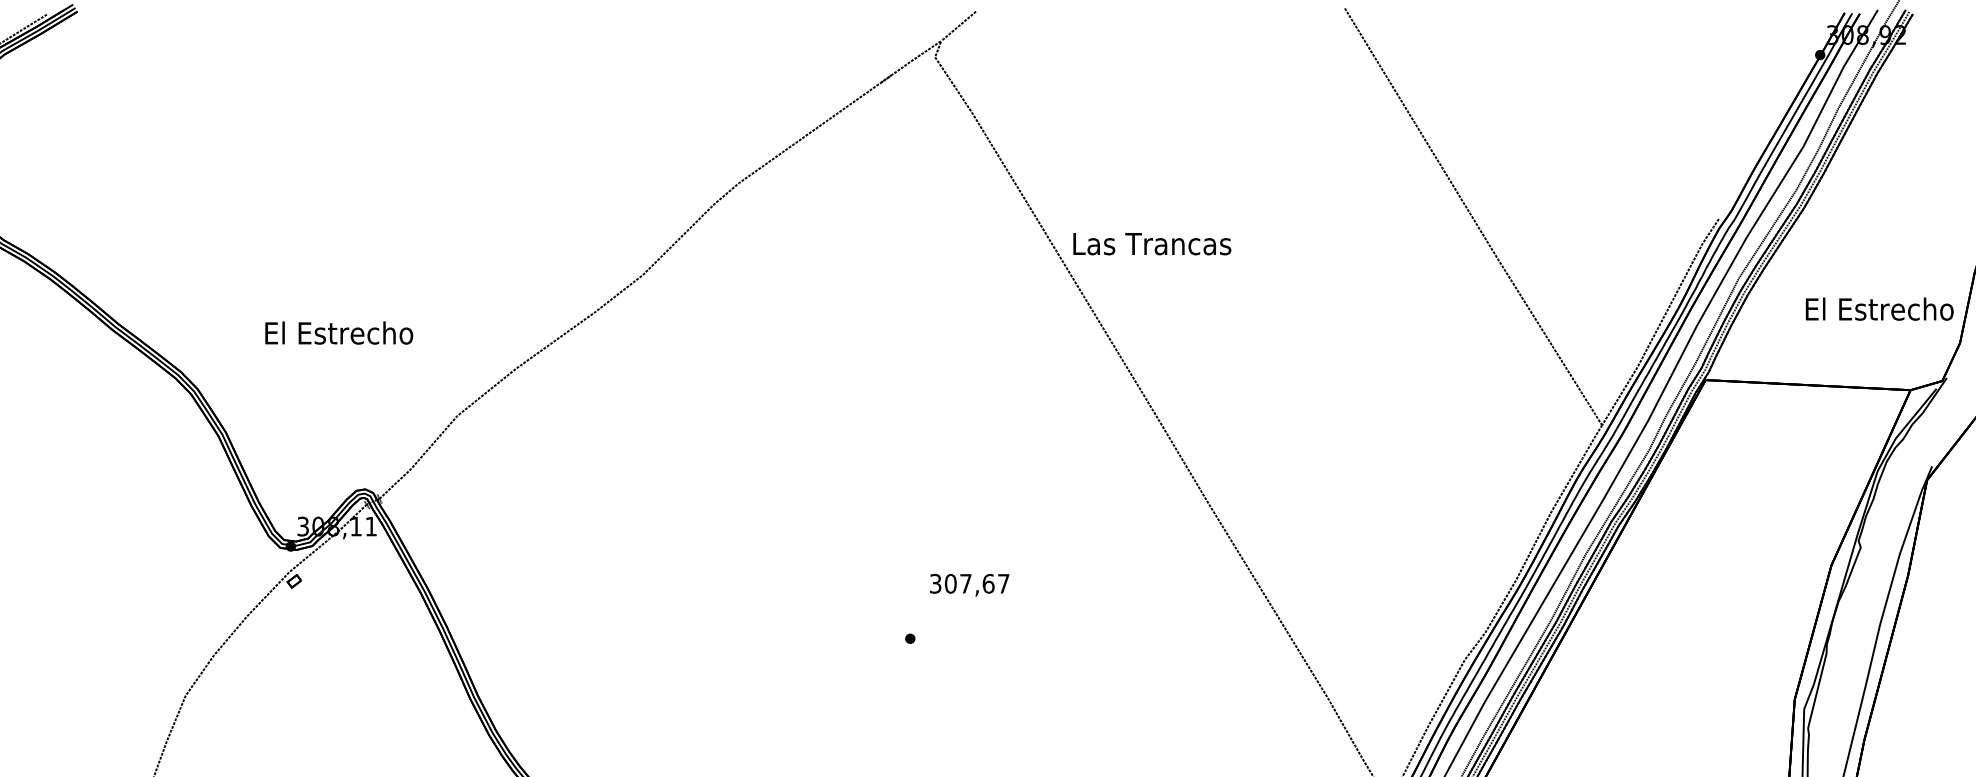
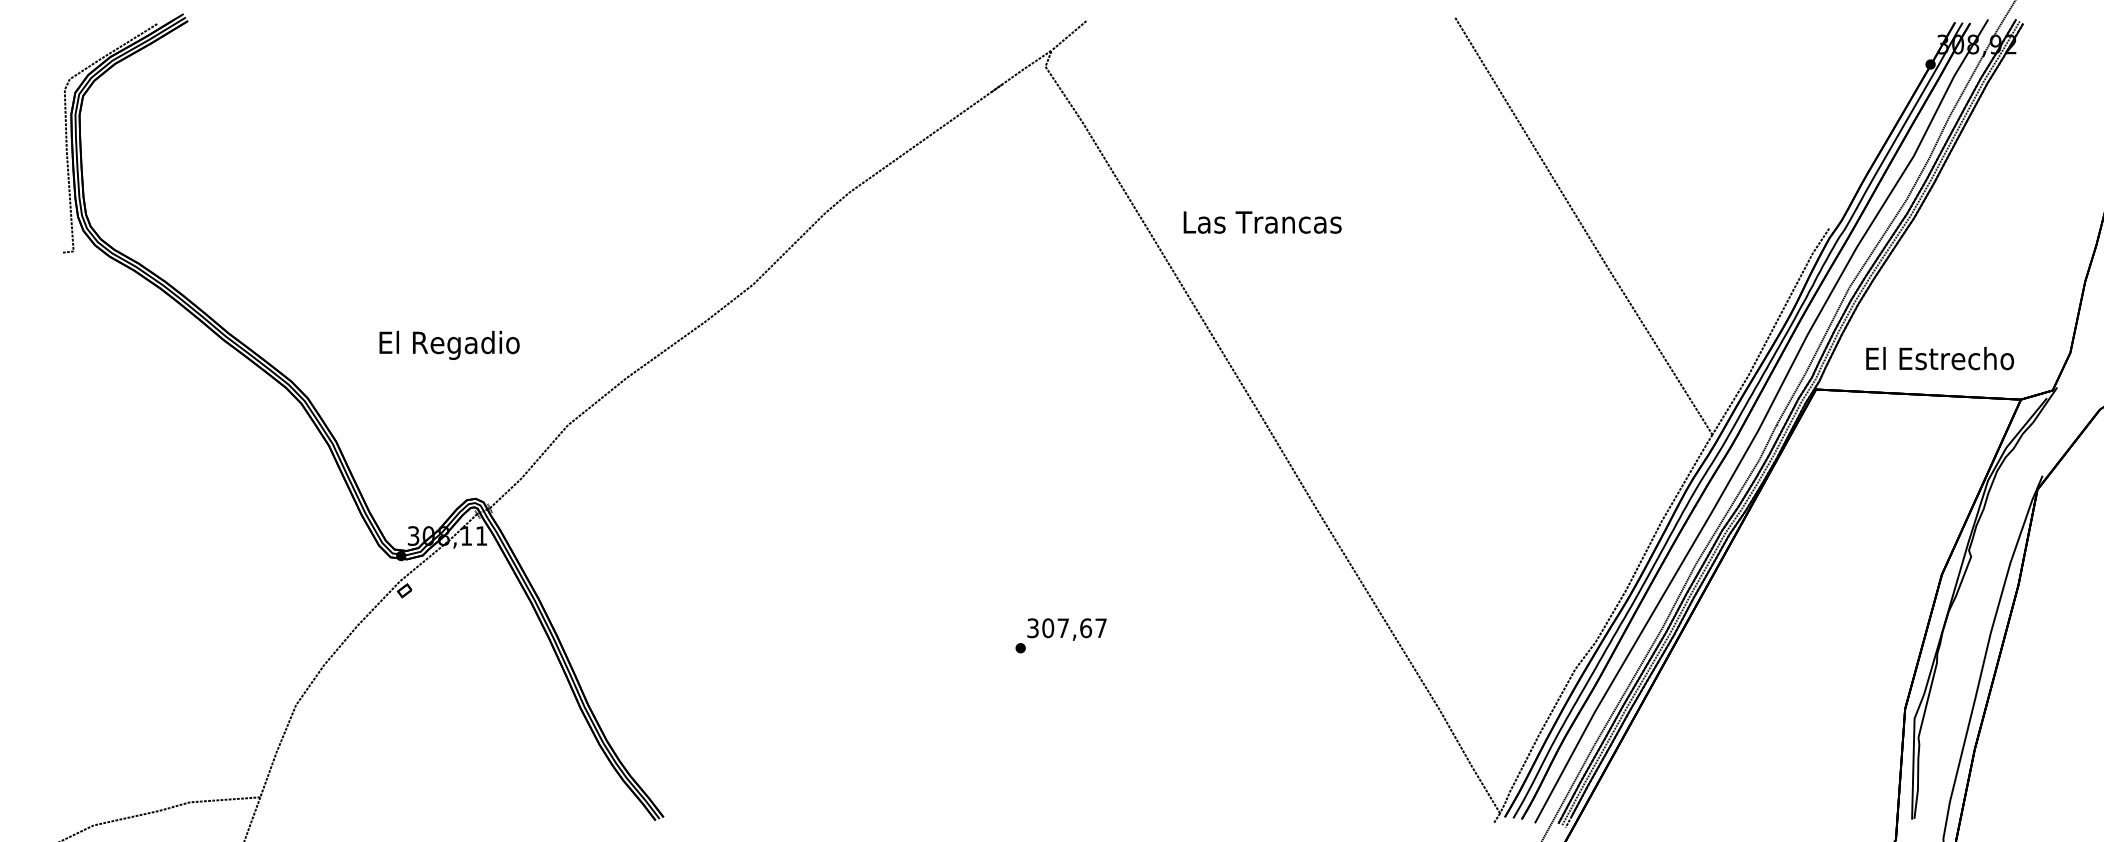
text: (1152, 244) -> (1262, 222), moved
text: (1880, 309) -> (1940, 358), moved
text: (339, 335) -> (449, 344), El Estrecho -> El Regadio
text: (969, 585) -> (1066, 629), moved

